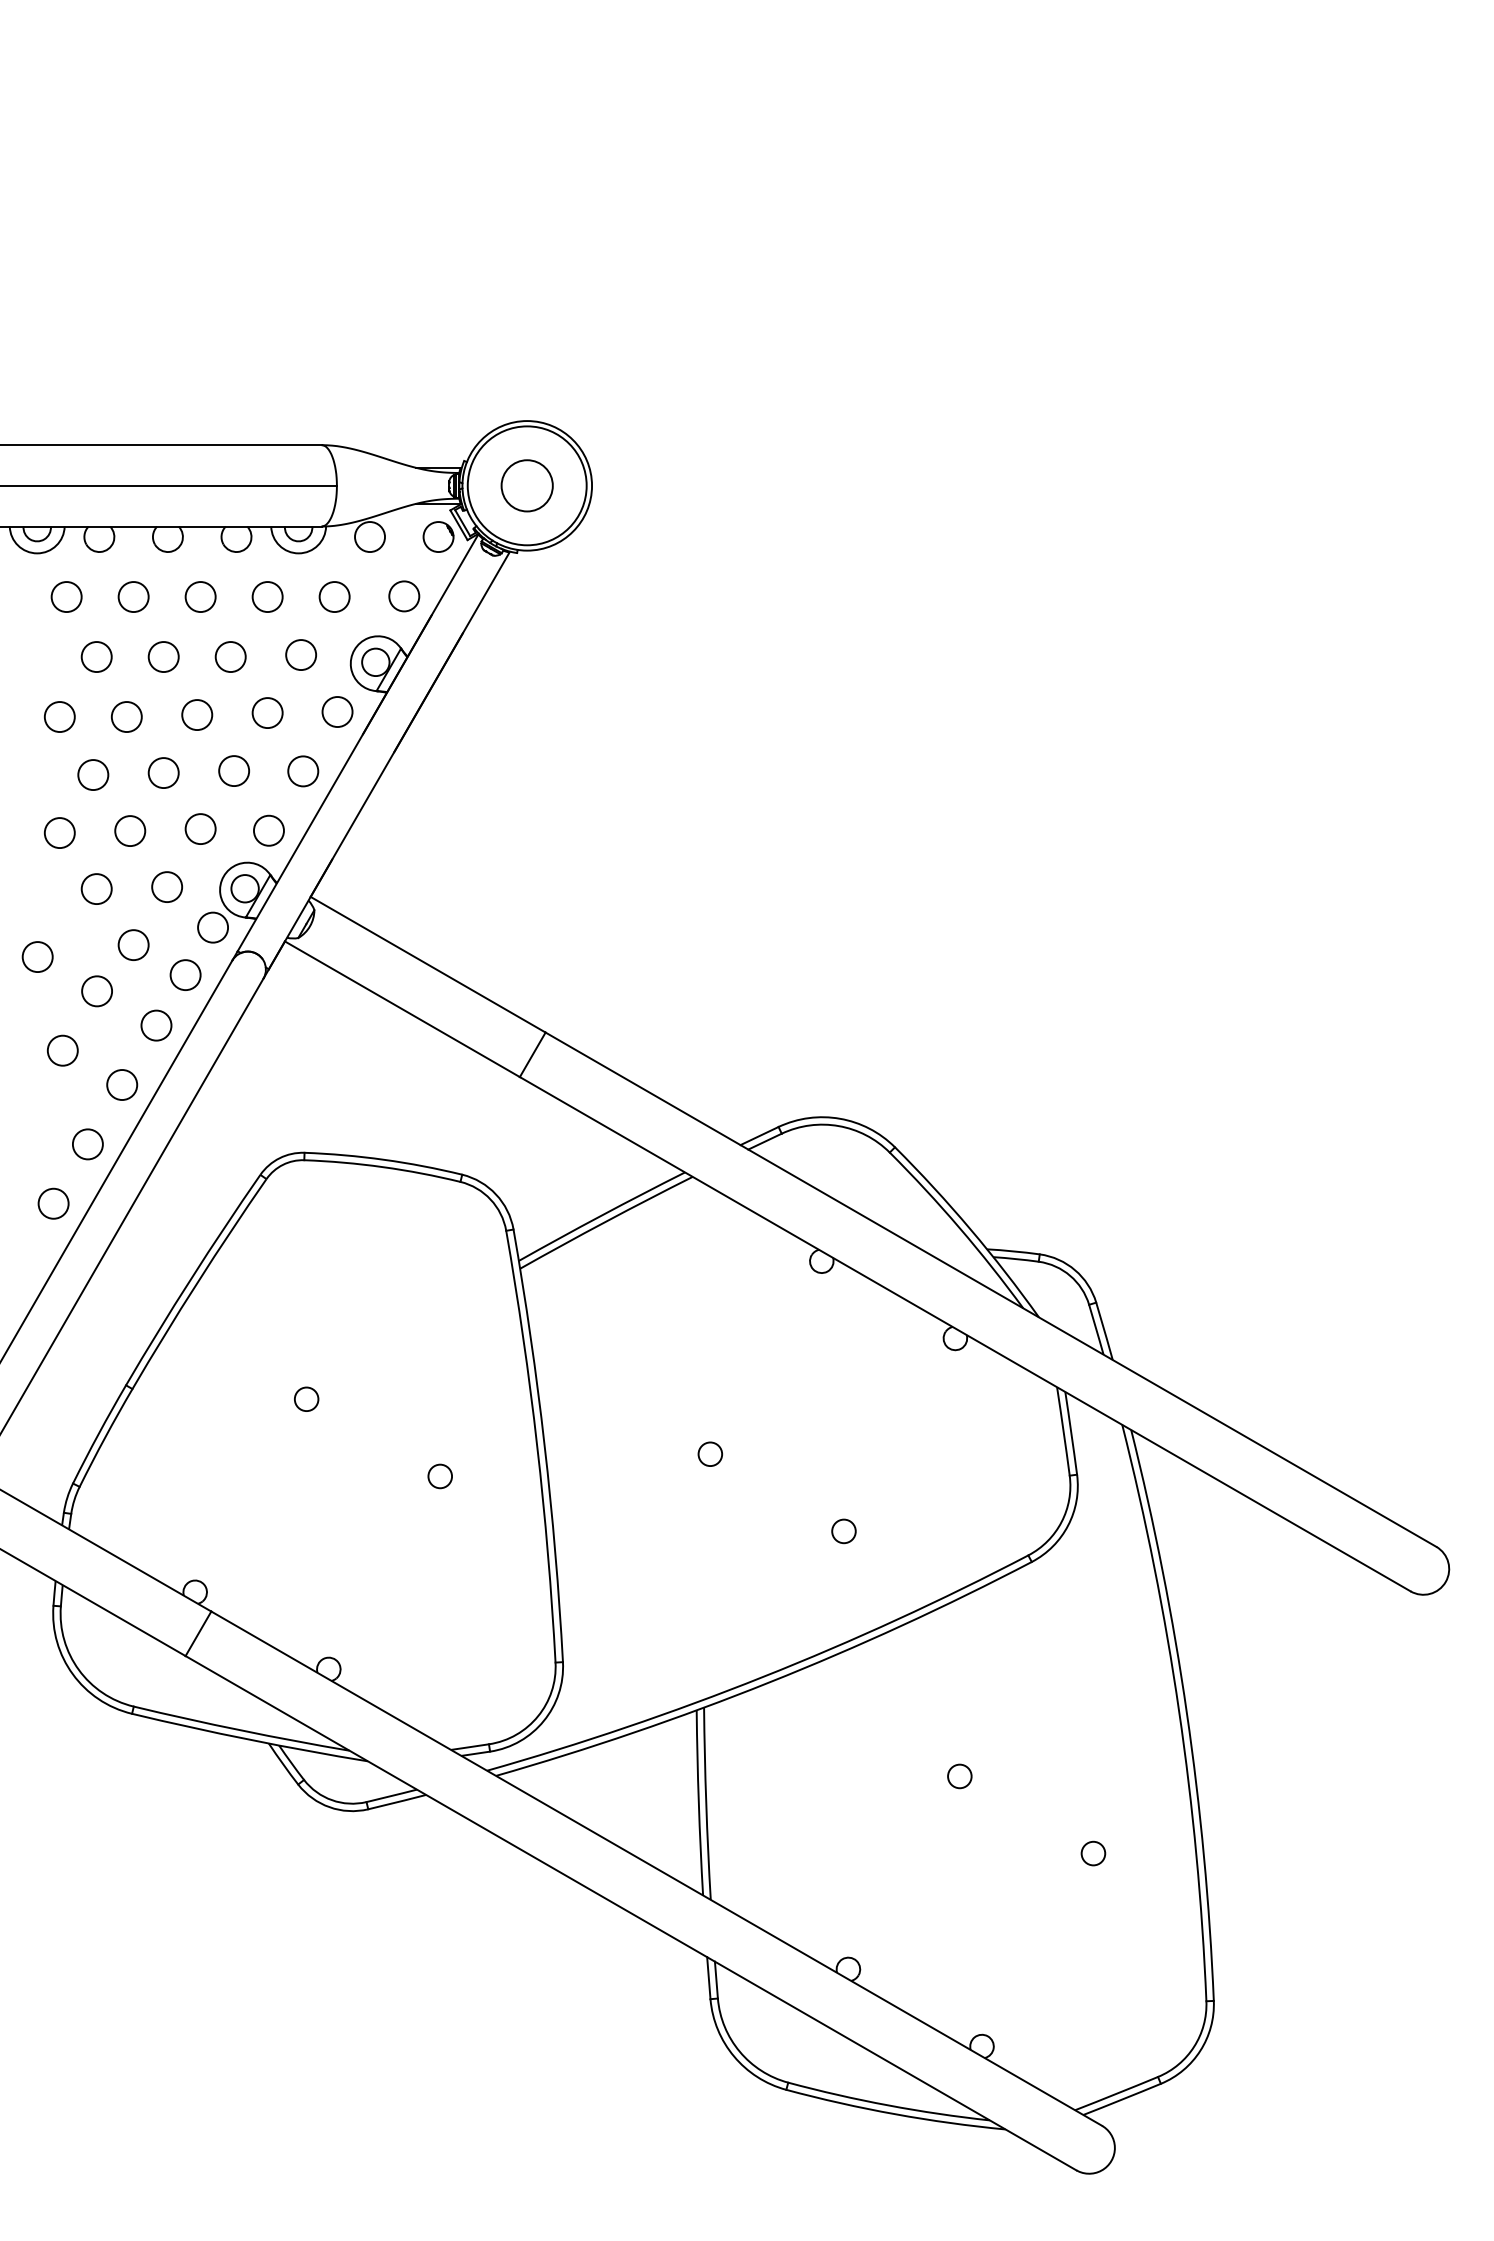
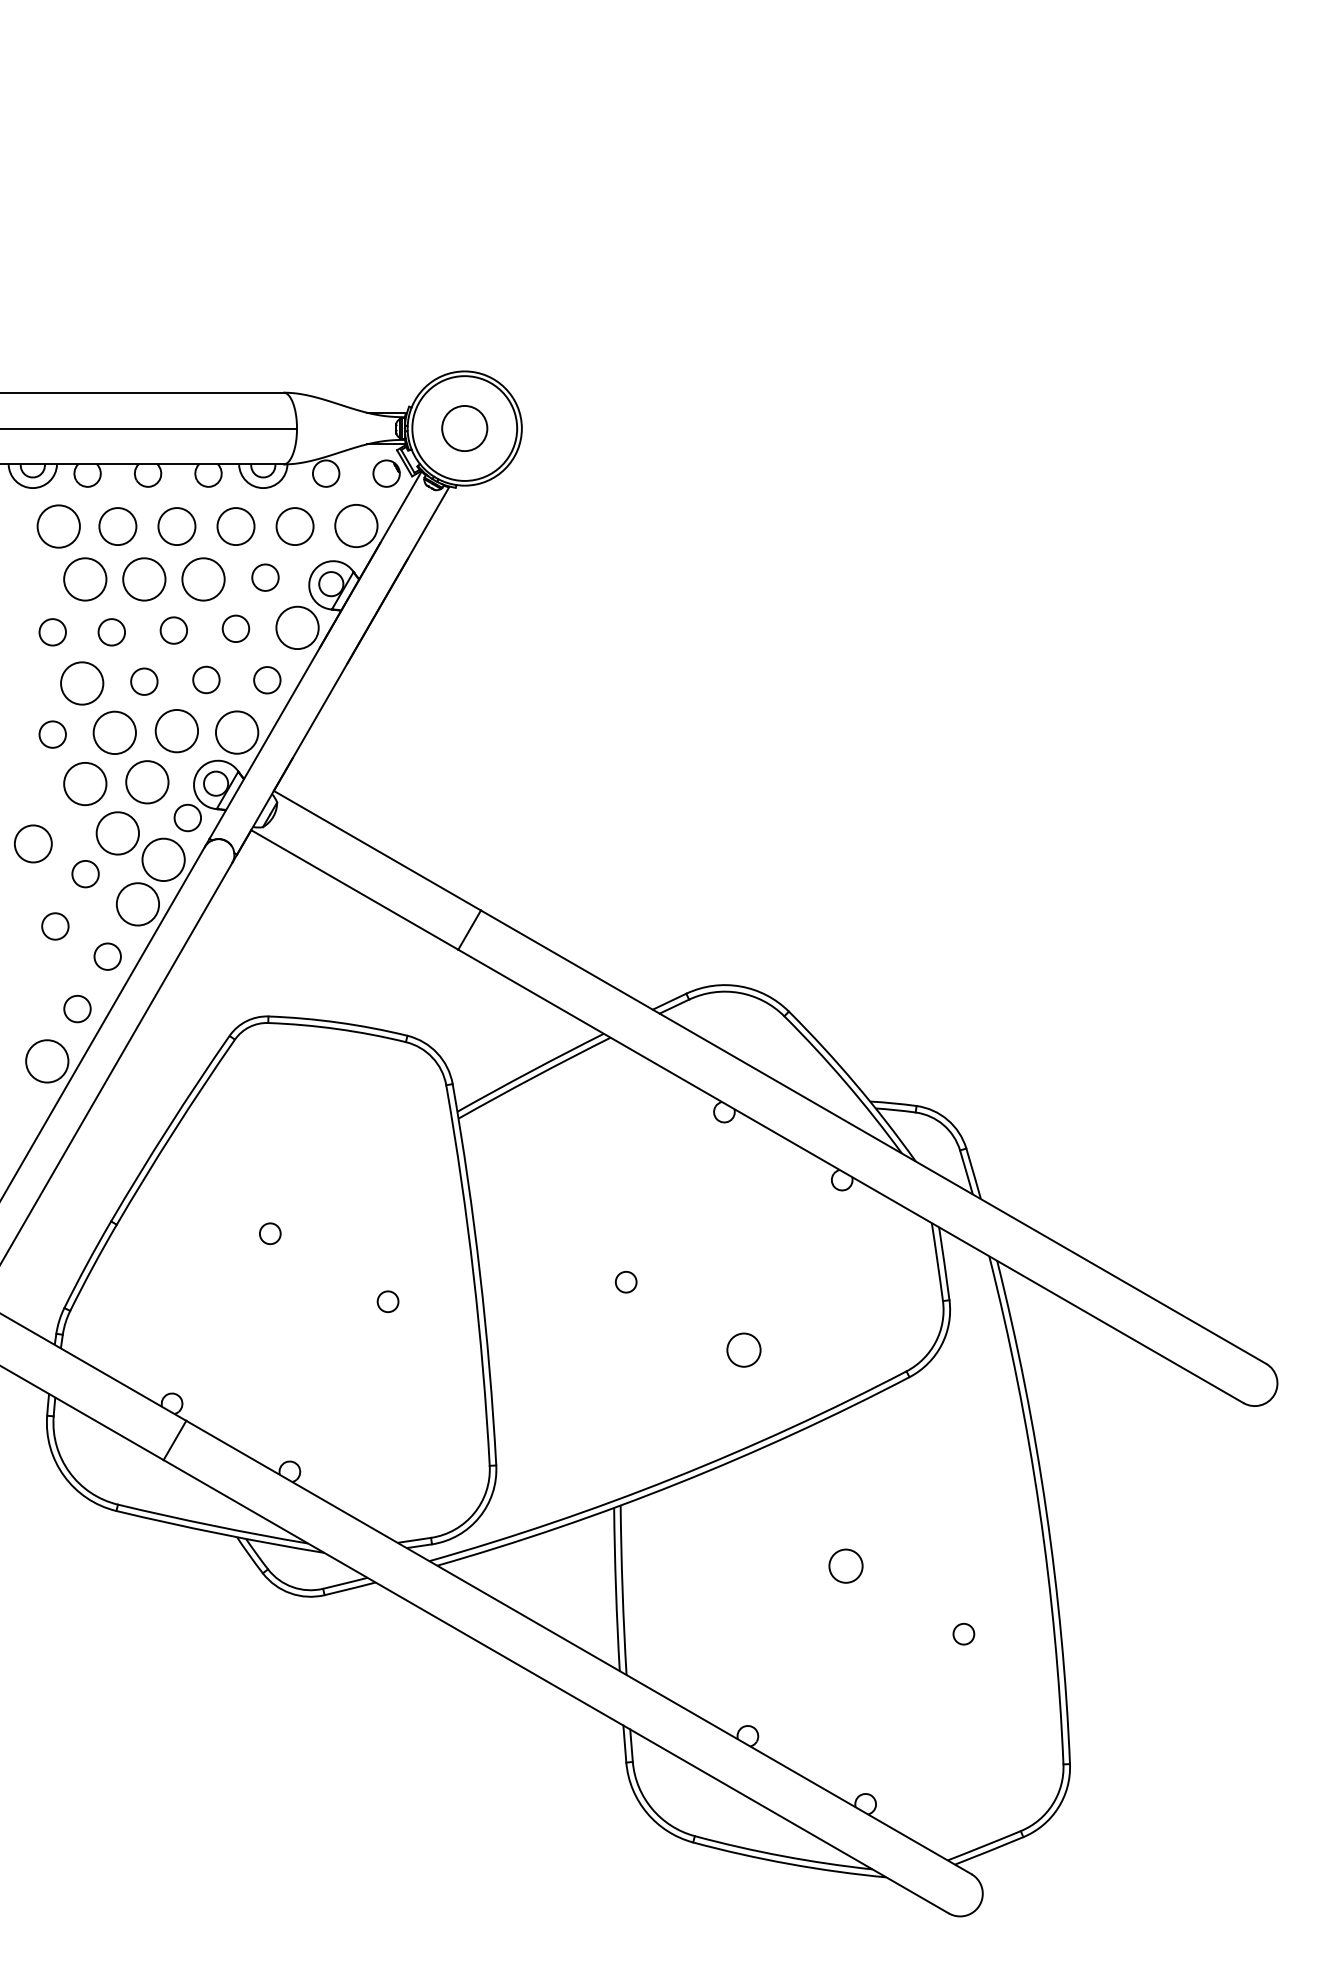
circle: (133, 596) -> (117, 526), size x1.4
circle: (200, 596) -> (176, 526), size x1.4
circle: (267, 596) -> (235, 526), size x1.4
circle: (334, 596) -> (294, 526), size x1.4
circle: (404, 596) -> (356, 526), size x1.6
circle: (66, 597) -> (58, 526), size x1.6
circle: (230, 656) -> (203, 578), size x1.6
circle: (96, 657) -> (85, 579), size x1.6
circle: (163, 657) -> (144, 579), size x1.6
circle: (337, 712) -> (297, 628), size x1.6
circle: (93, 774) -> (82, 683), size x1.6
circle: (200, 829) -> (176, 731), size x1.6
circle: (268, 830) -> (236, 732), size x1.6
circle: (130, 831) -> (115, 733), size x1.6
circle: (167, 887) -> (147, 782), size x1.6
circle: (96, 889) -> (85, 784), size x1.6
circle: (133, 945) -> (117, 833), size x1.6
circle: (37, 956) -> (33, 843), size x1.4
circle: (185, 975) -> (163, 860), size x1.6
circle: (156, 1025) -> (137, 904), size x1.6
circle: (53, 1203) -> (47, 1061), size x1.6
circle: (843, 1531) -> (743, 1350), size x1.6
circle: (959, 1776) -> (845, 1566), size x1.6

